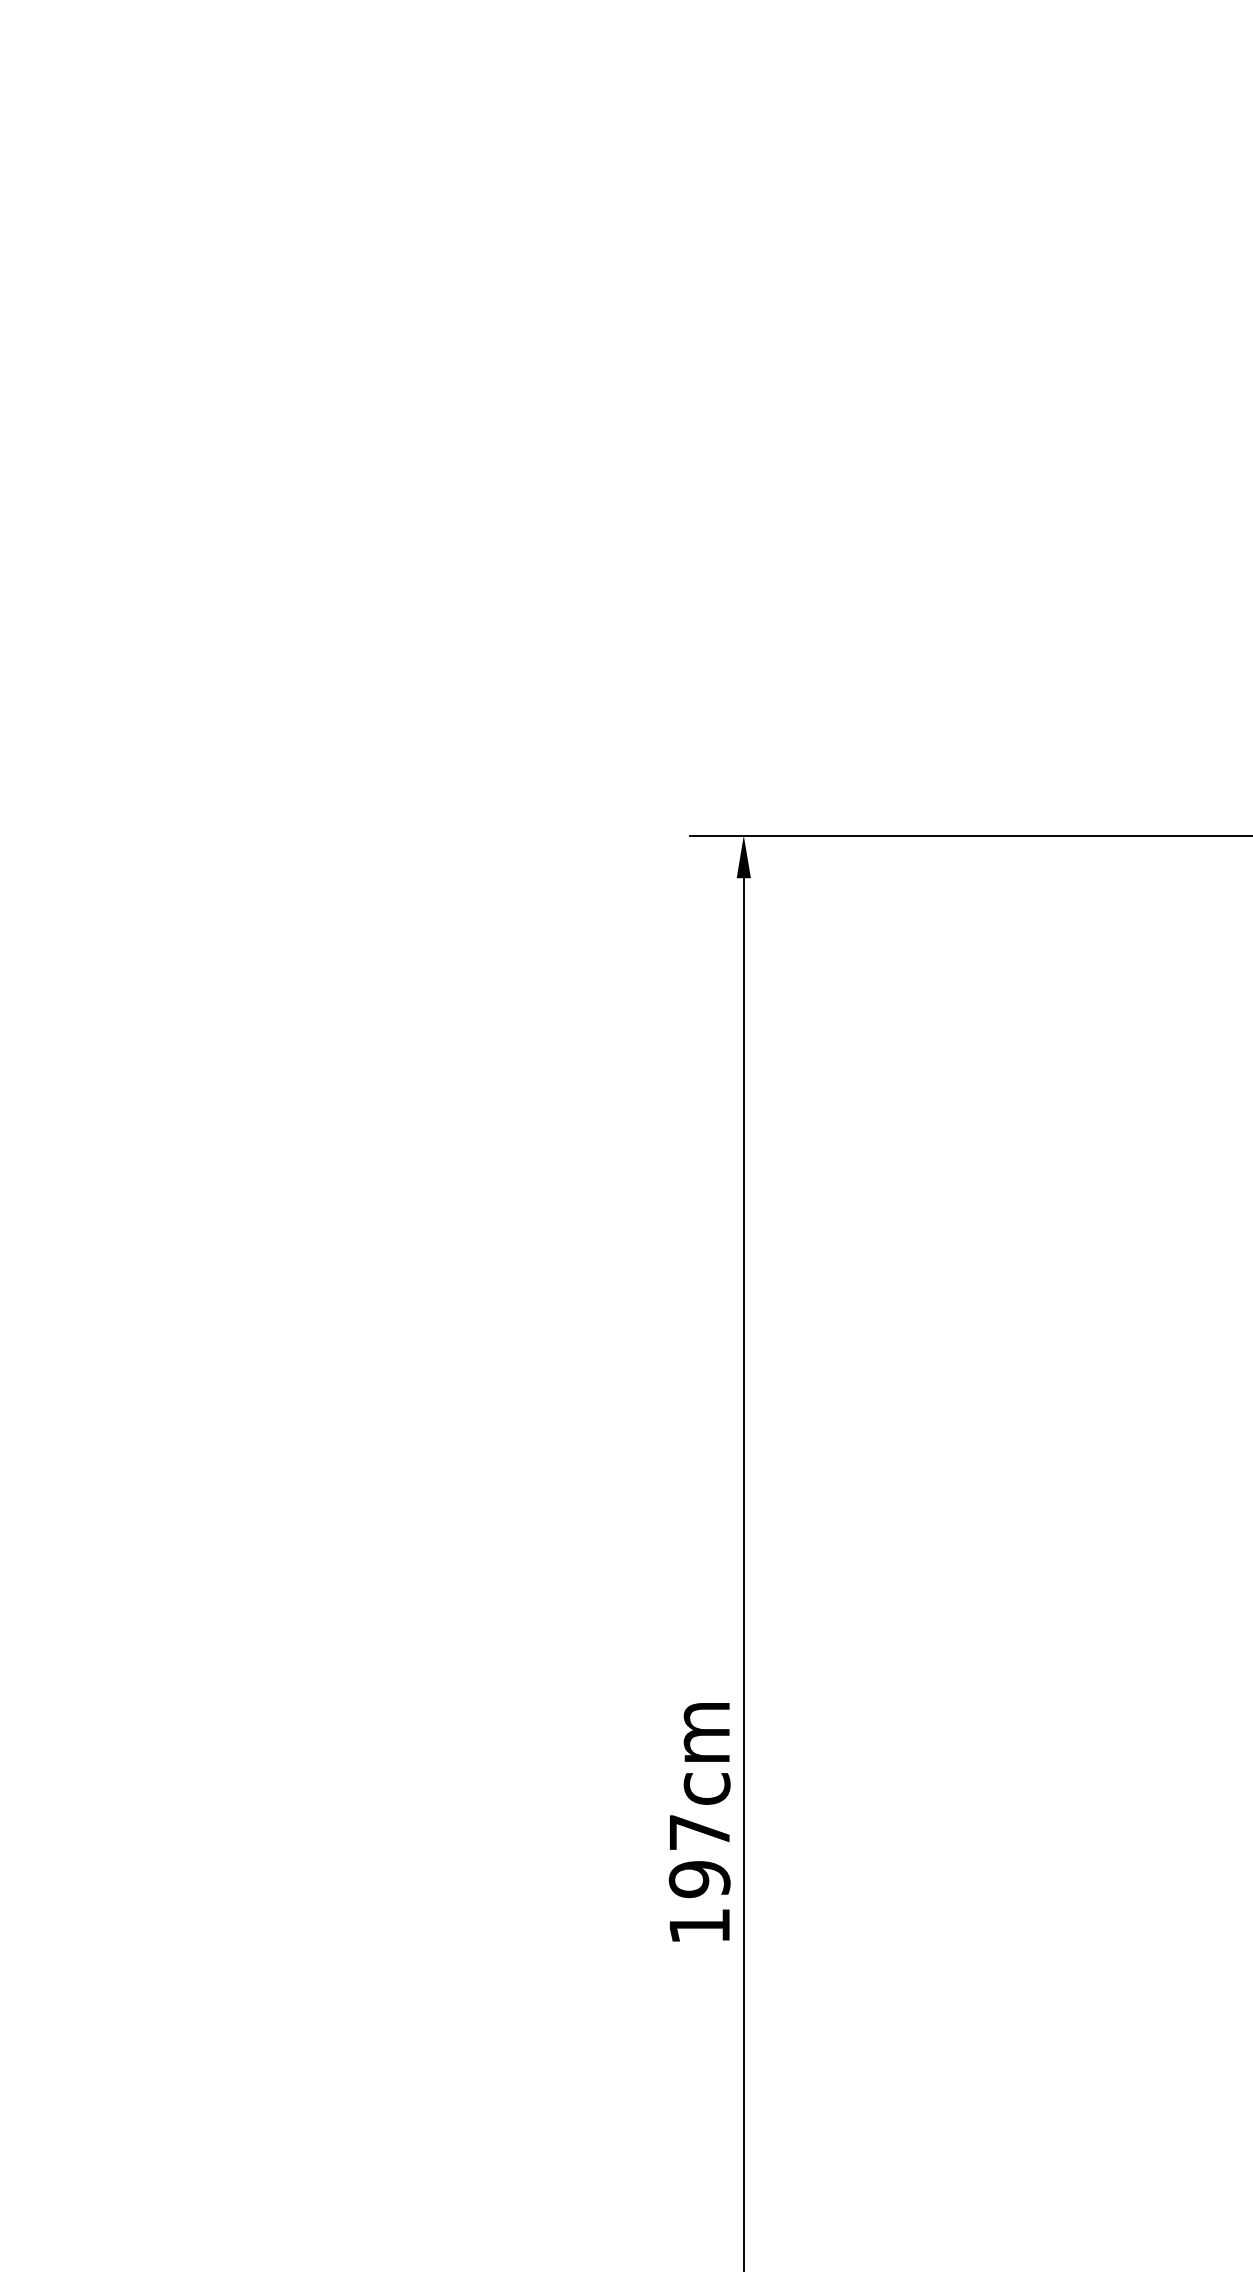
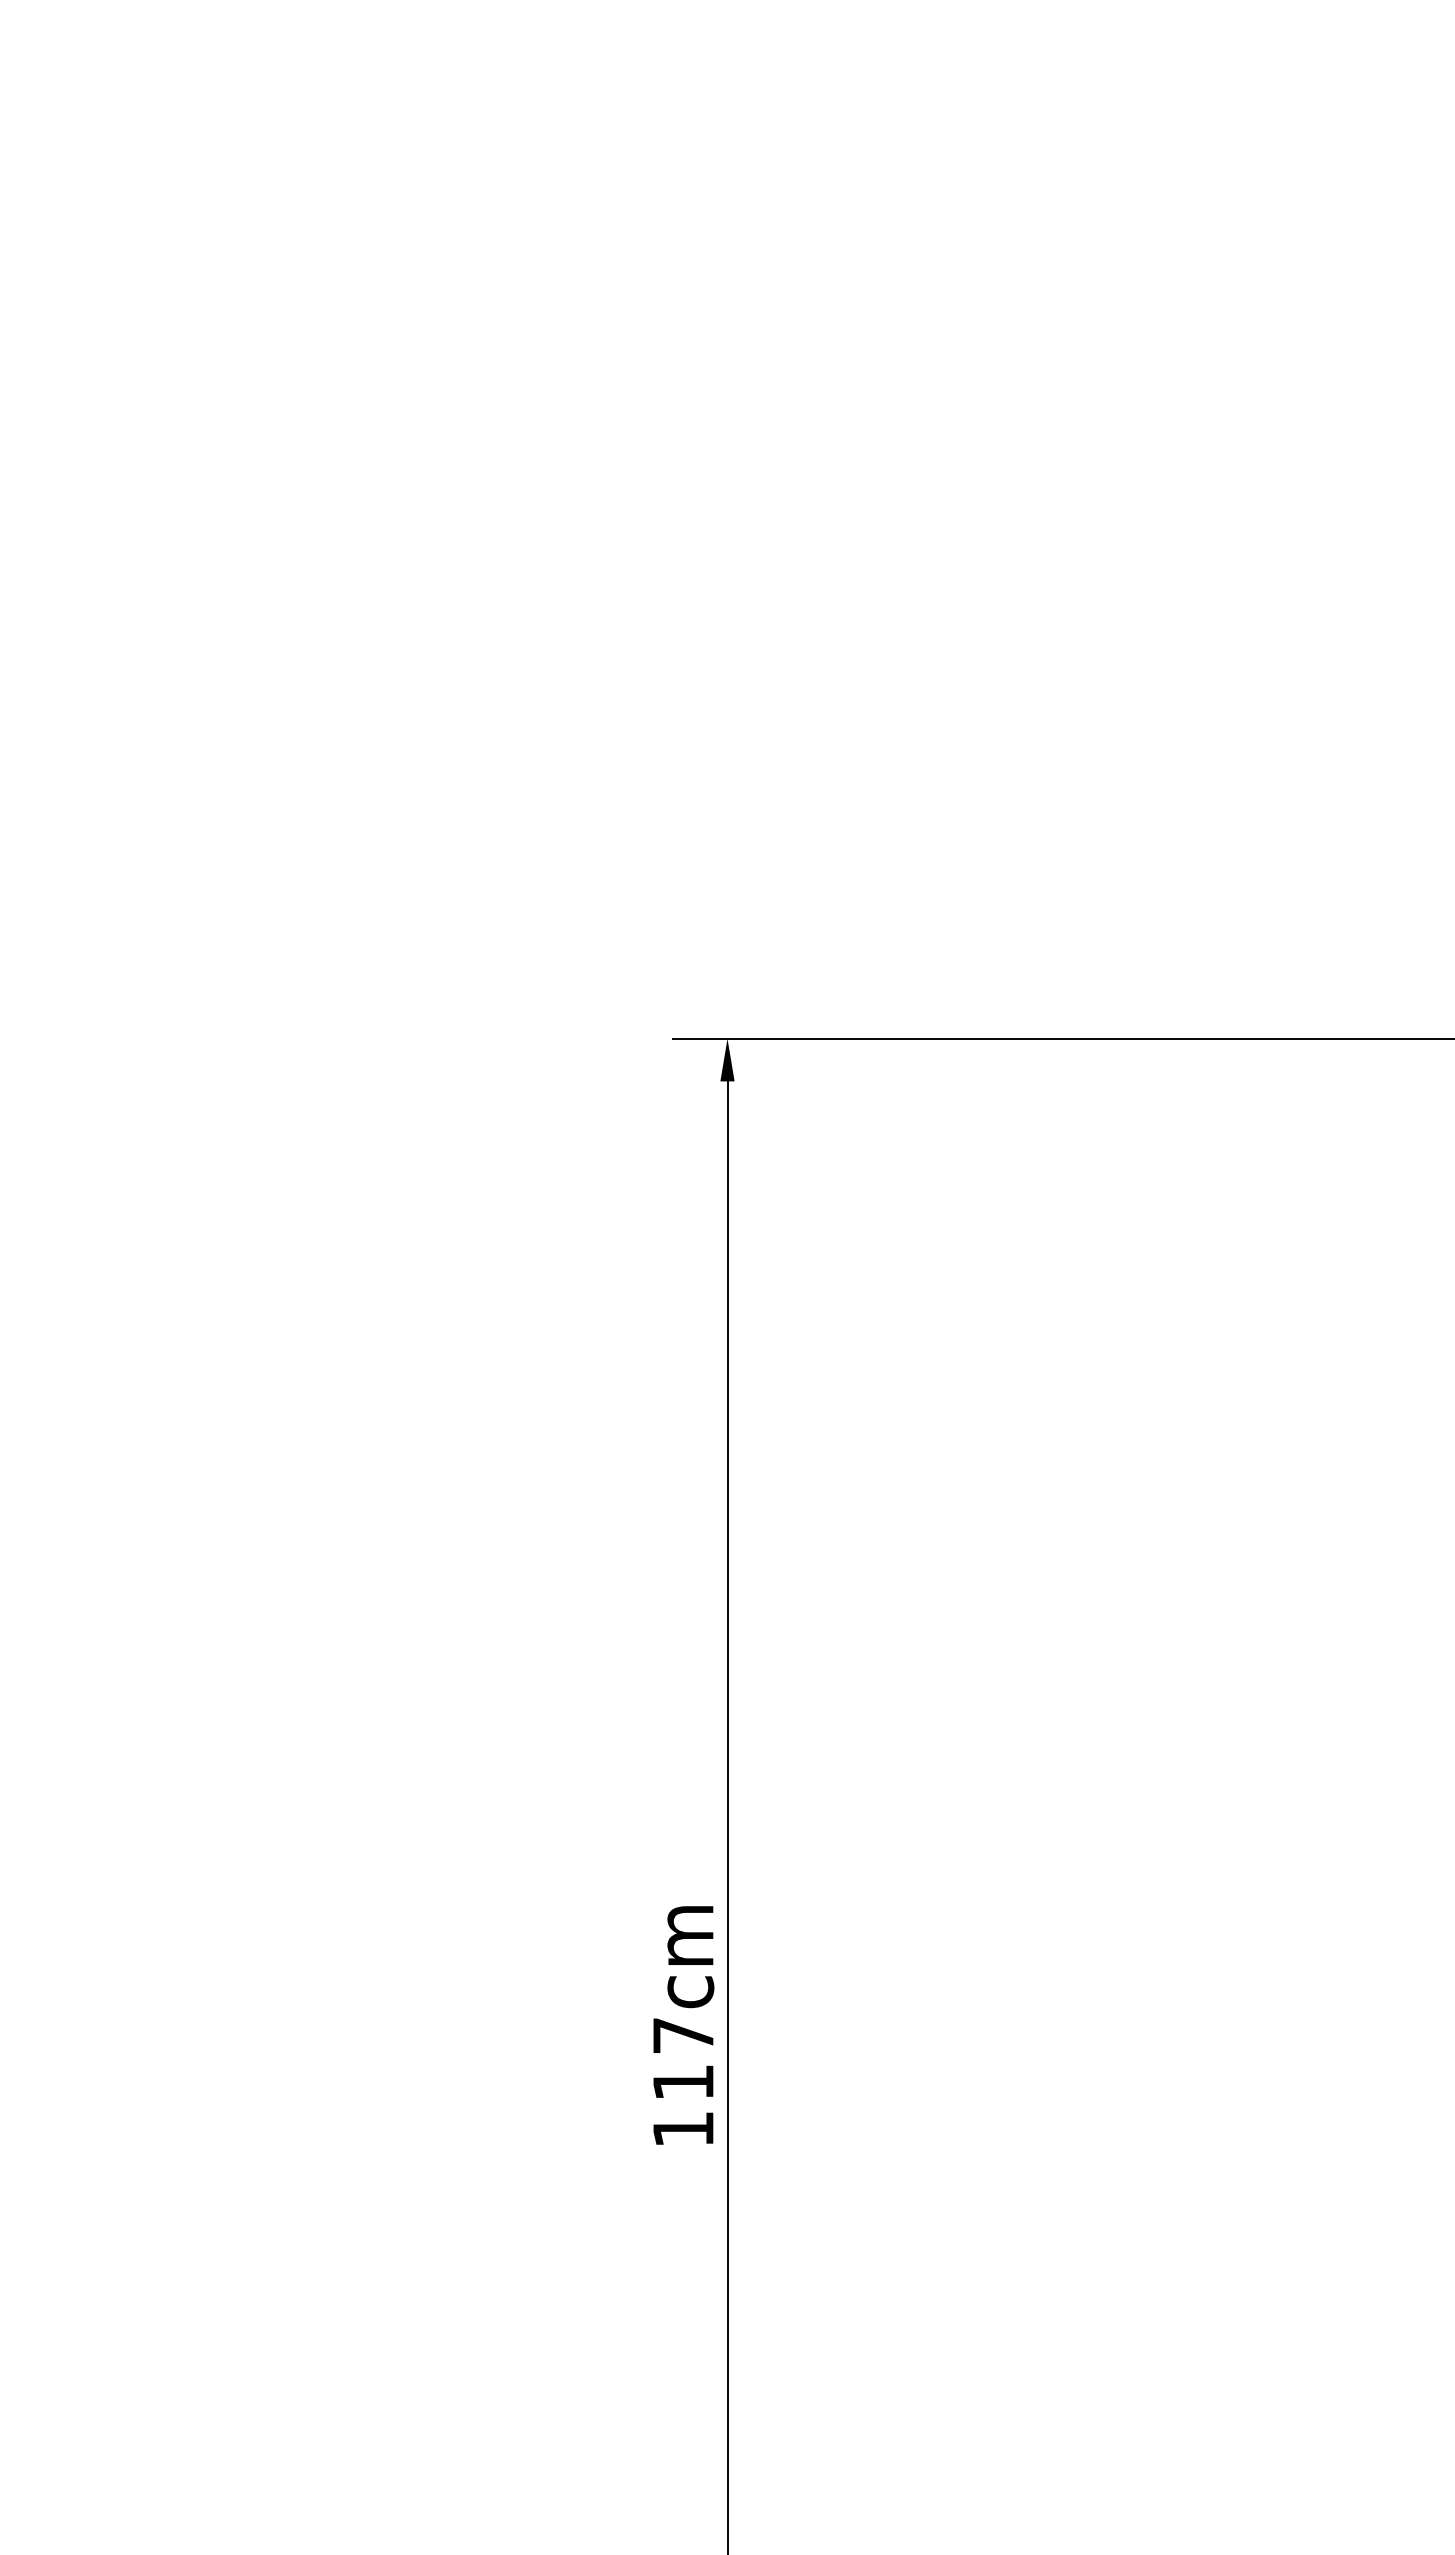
text: (699, 1879) -> (683, 2082), 197cm -> 117cm

